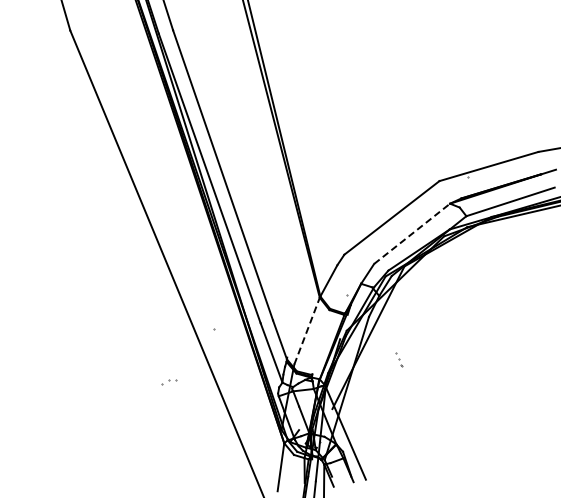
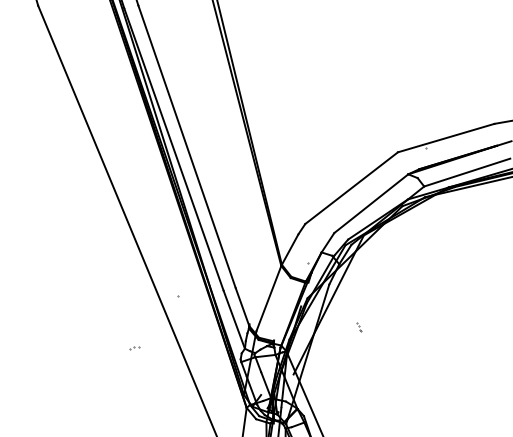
line: (412, 233) -> (371, 203), dashed -> solid
line: (307, 331) -> (269, 298), dashed -> solid
part: (399, 360) -> (358, 327), size x0.62
part: (169, 381) -> (134, 347), size x0.62

